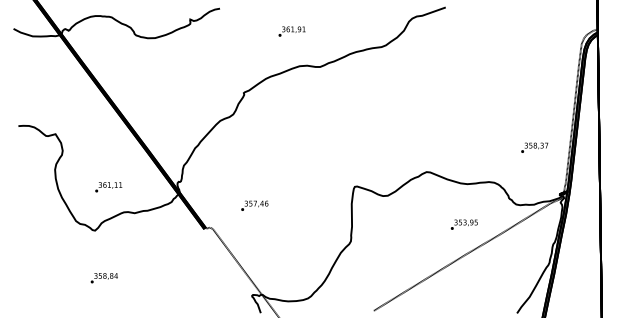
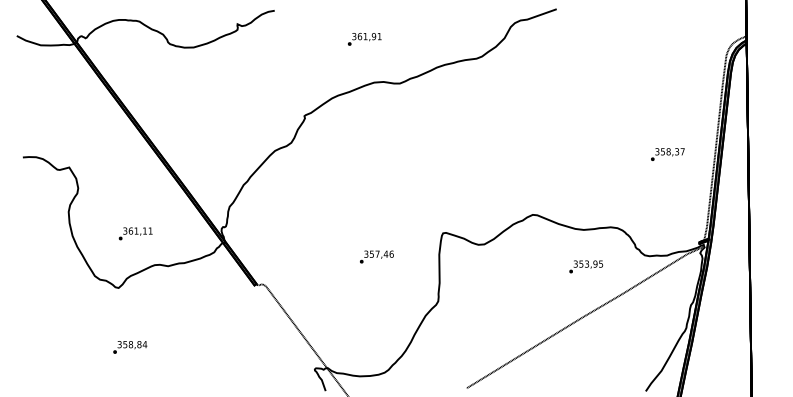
text: (534, 147) -> (667, 154), moved
text: (254, 205) -> (376, 256), moved
text: (463, 224) -> (585, 266), moved

